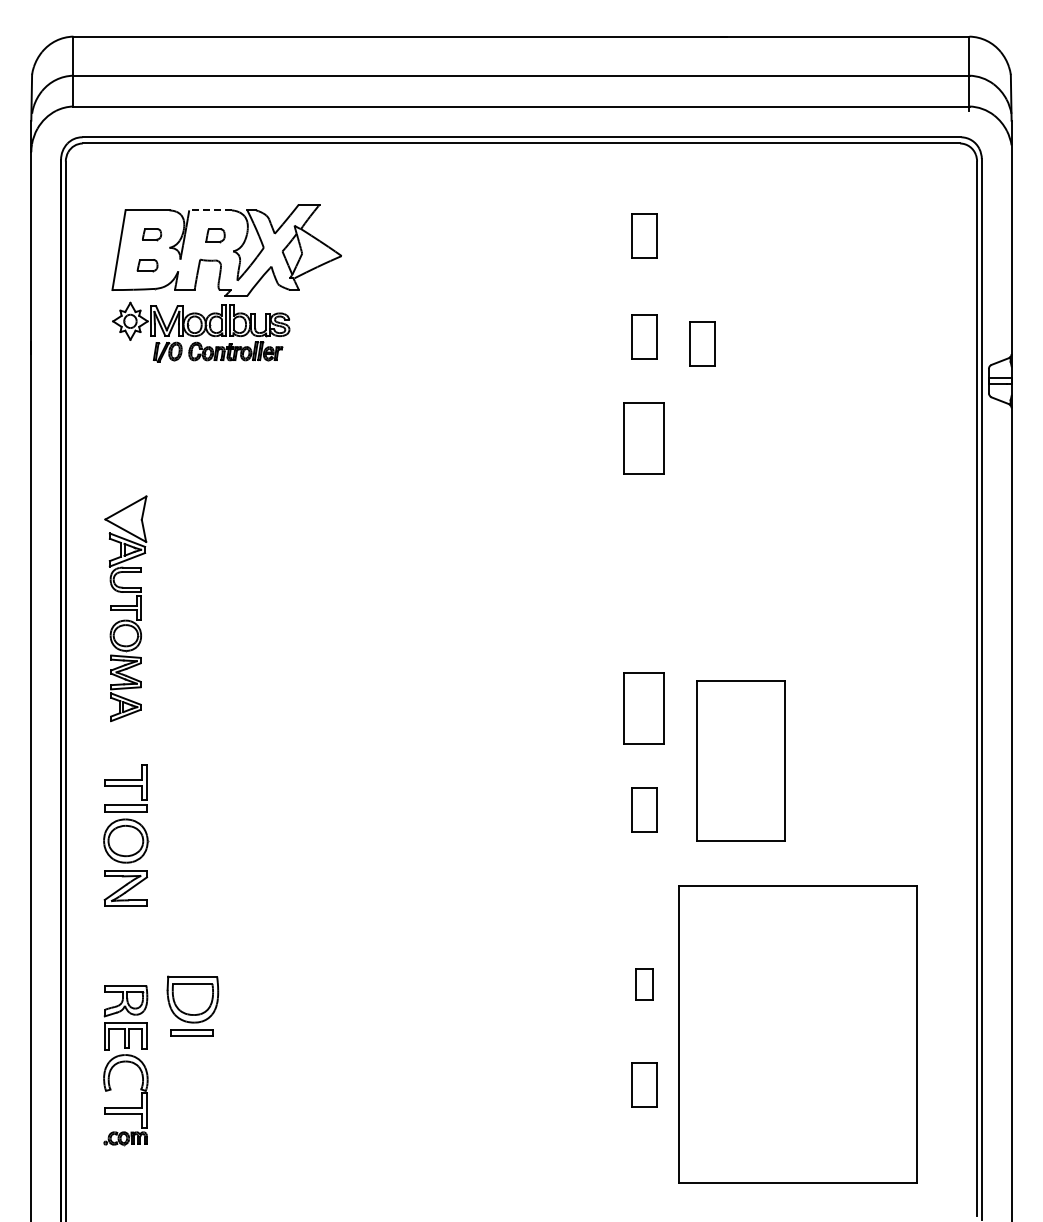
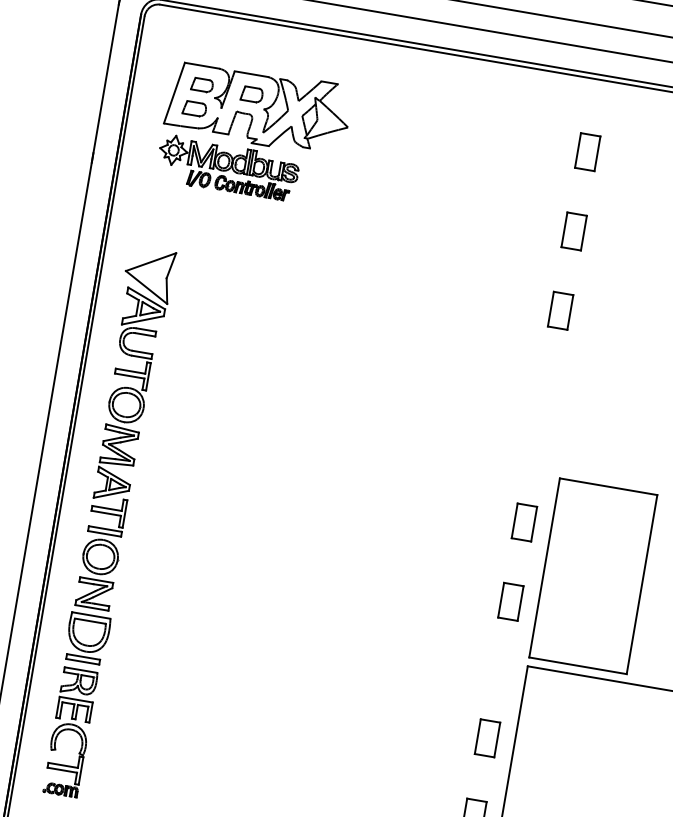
line: (210, 210) -> (251, 74), dashed -> solid
part: (151, 234) -> (201, 85), size x1.43
part: (215, 235) -> (251, 94), size x1.43
part: (147, 265) -> (194, 108), size x1.43
part: (702, 343) -> (619, 244), removed
part: (644, 437) -> (561, 310), size x0.62
part: (125, 608) -> (131, 374), size x1.43
part: (644, 708) -> (524, 522), size x0.62
part: (740, 760) -> (592, 576), size x1.43
part: (644, 983) -> (487, 737), size x1.43
part: (192, 1005) -> (87, 638), moved

